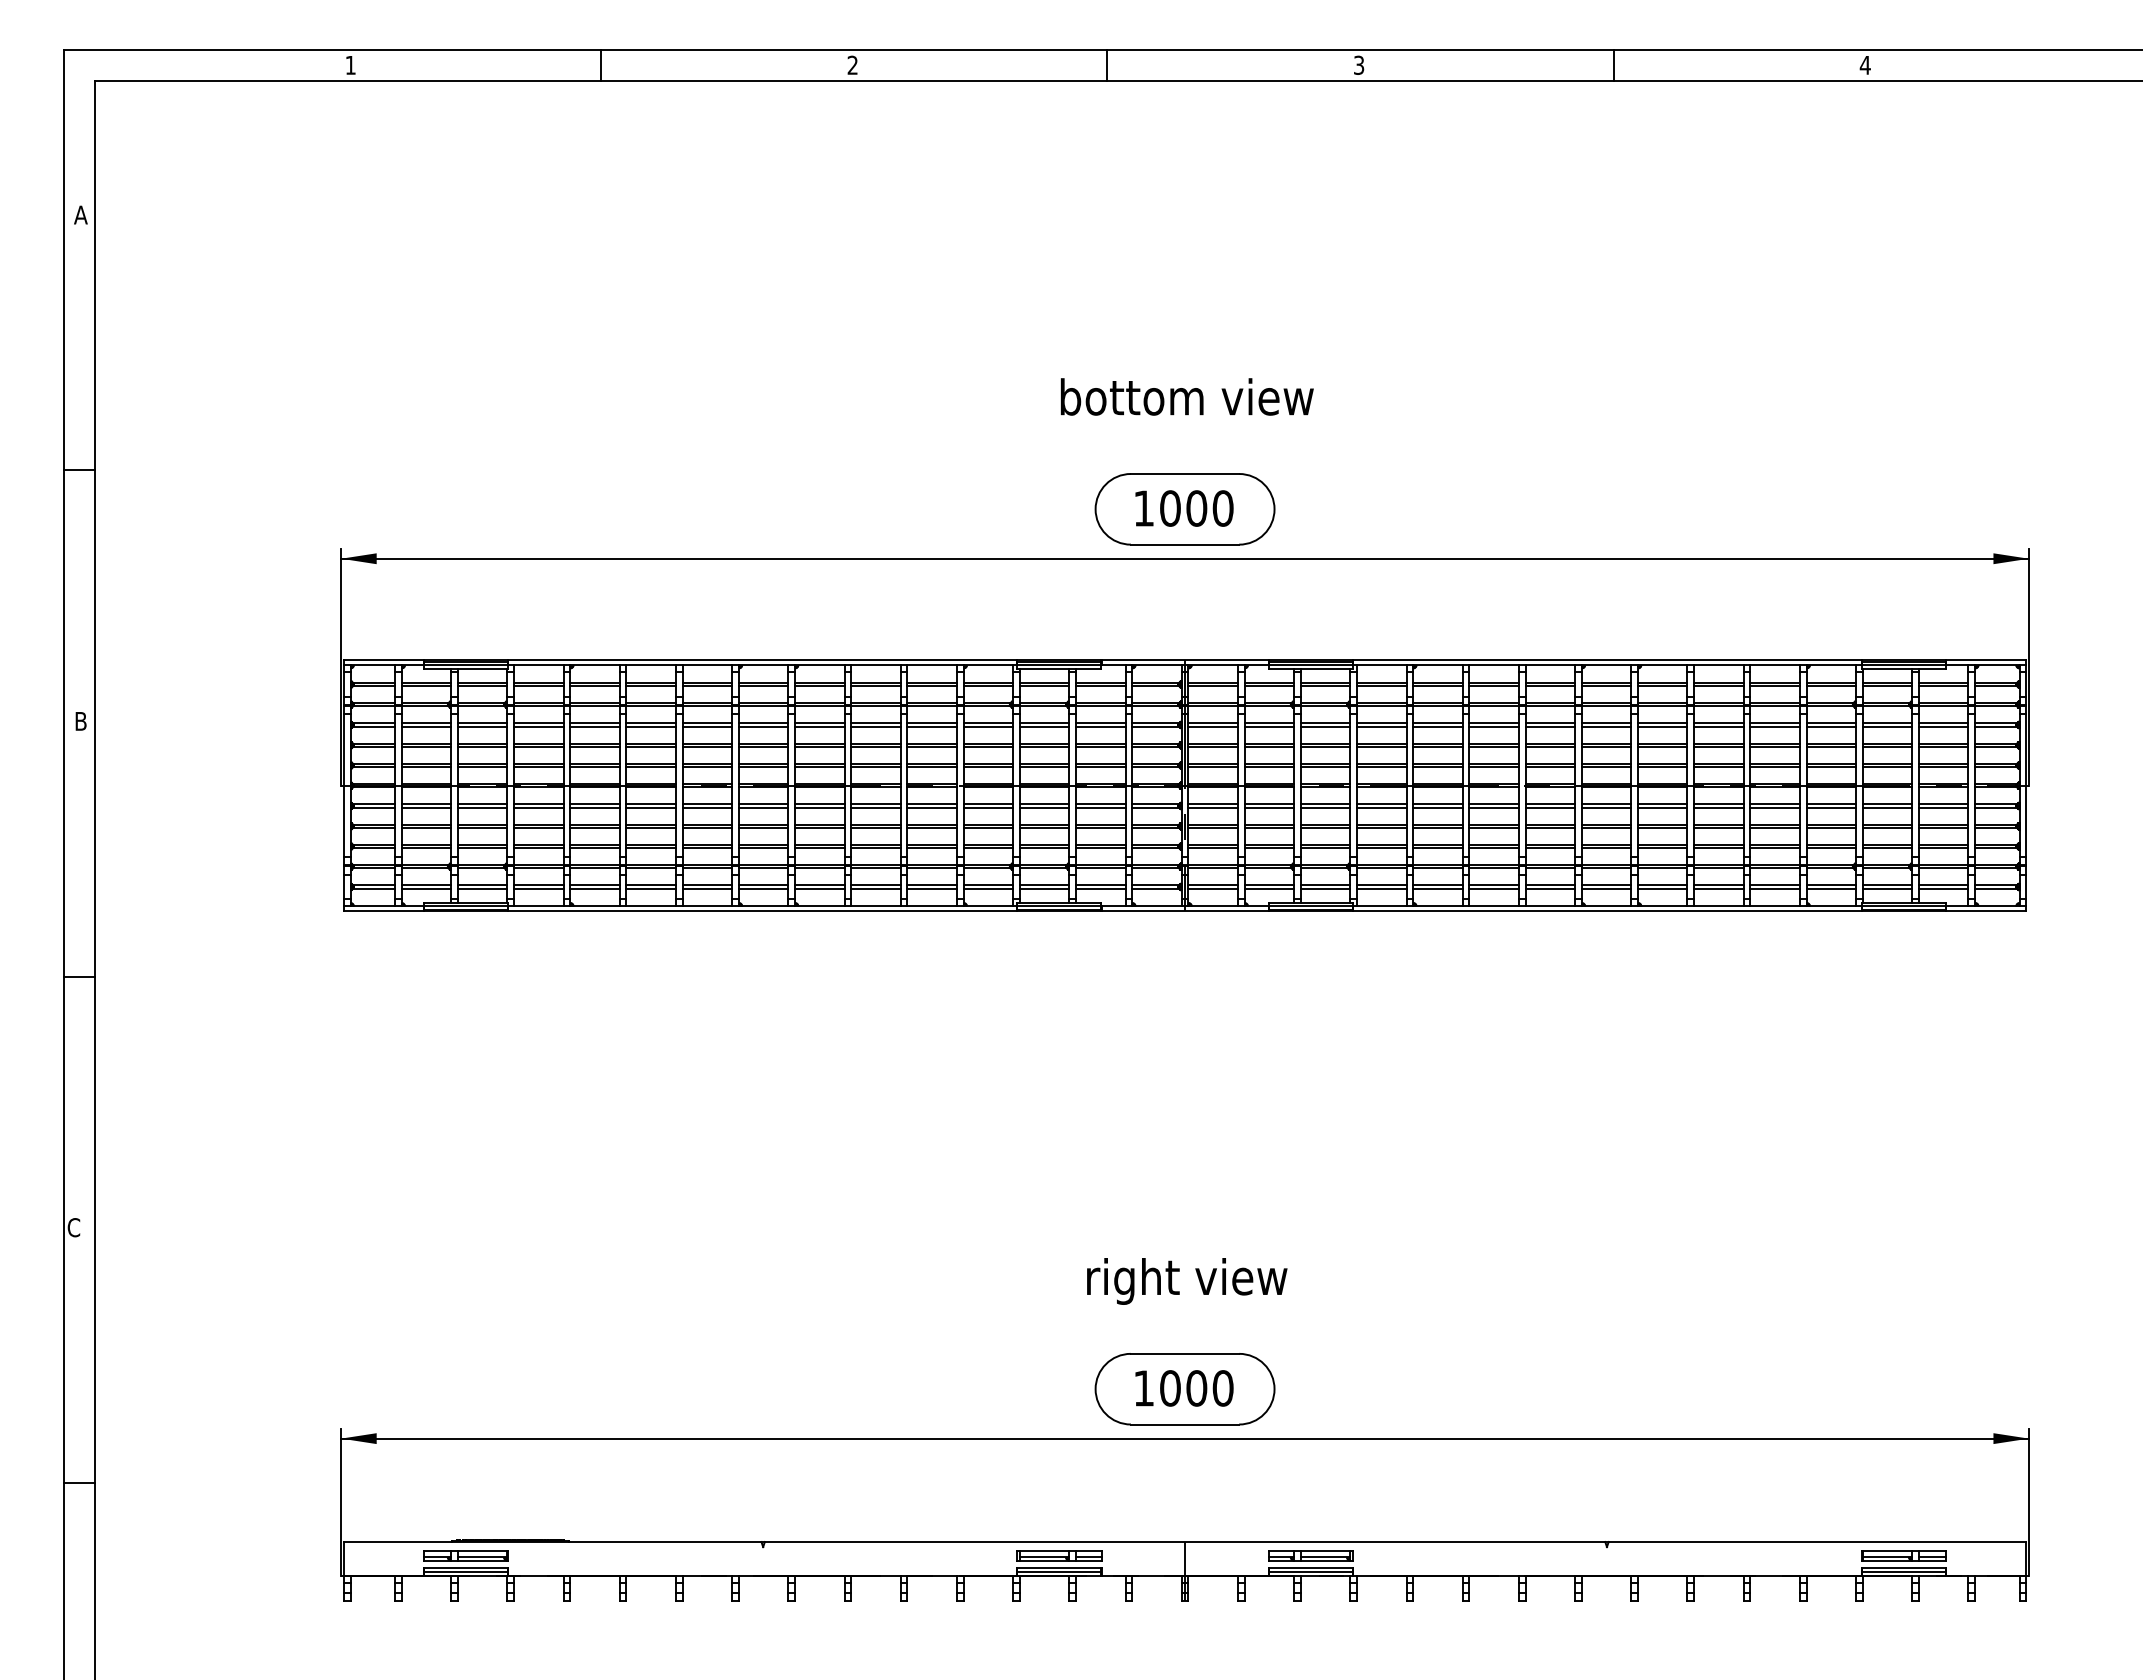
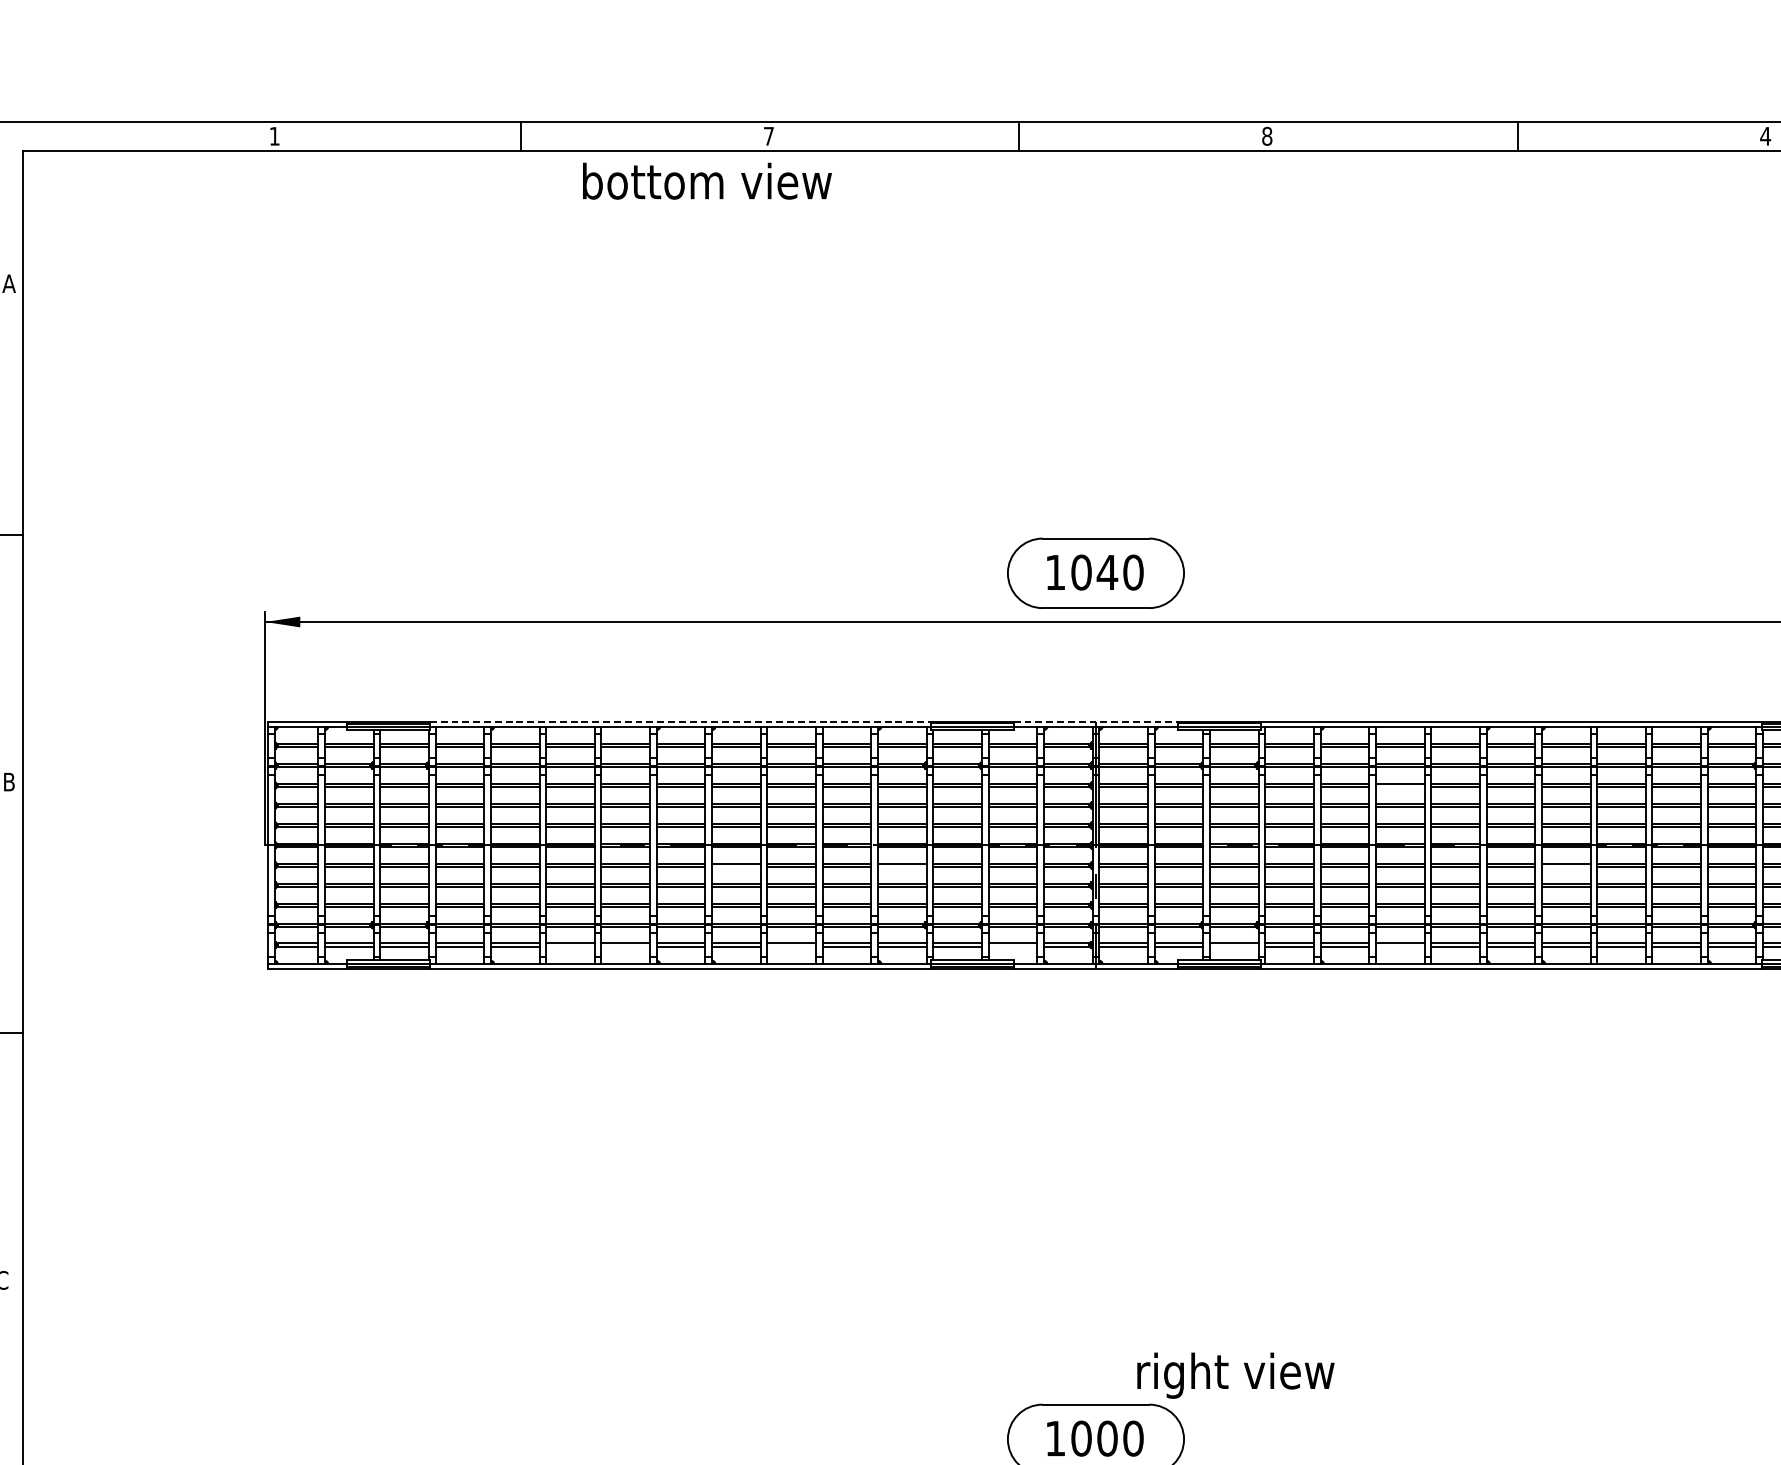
text: (852, 64) -> (768, 135), 2 -> 7
text: (1358, 64) -> (1266, 135), 3 -> 8
text: (1187, 396) -> (707, 180), moved
text: (1196, 508) -> (1107, 572), 1000 -> 1040
line: (763, 660) -> (681, 722), solid -> dashed
line: (1185, 660) -> (1096, 722), solid -> dashed
line: (1493, 726) -> (1399, 787), removed
line: (819, 807) -> (736, 866), removed
line: (988, 807) -> (902, 866), removed
line: (1662, 807) -> (1565, 866), removed
line: (650, 888) -> (569, 946), removed
line: (707, 888) -> (625, 946), removed
line: (875, 888) -> (791, 946), removed
line: (1100, 888) -> (1012, 946), removed
line: (1325, 888) -> (1234, 946), removed
line: (1493, 888) -> (1399, 946), removed
text: (1187, 1281) -> (1236, 1375), moved

